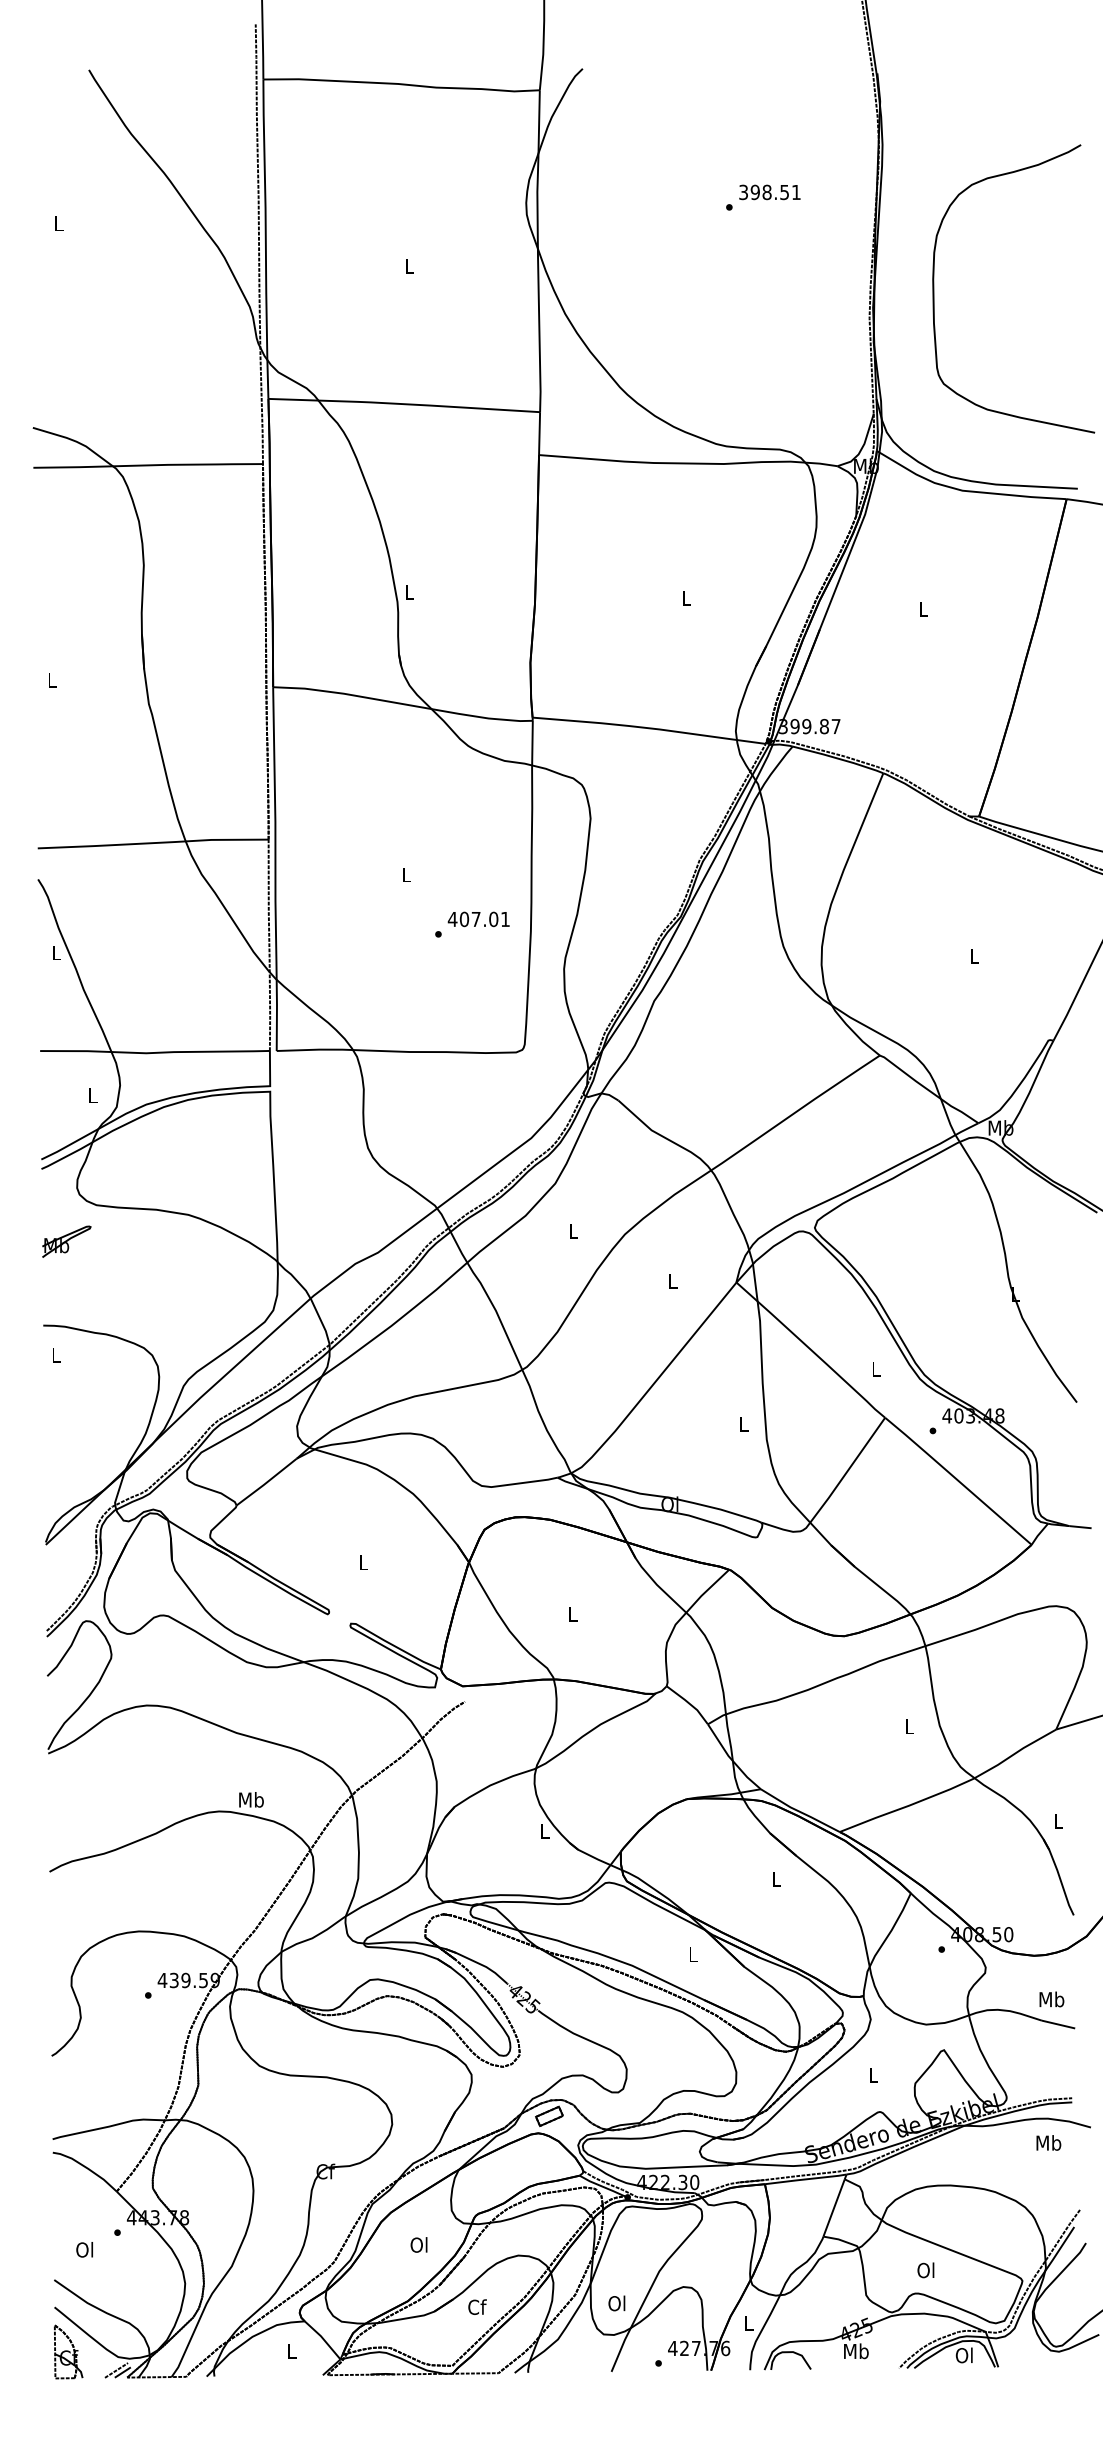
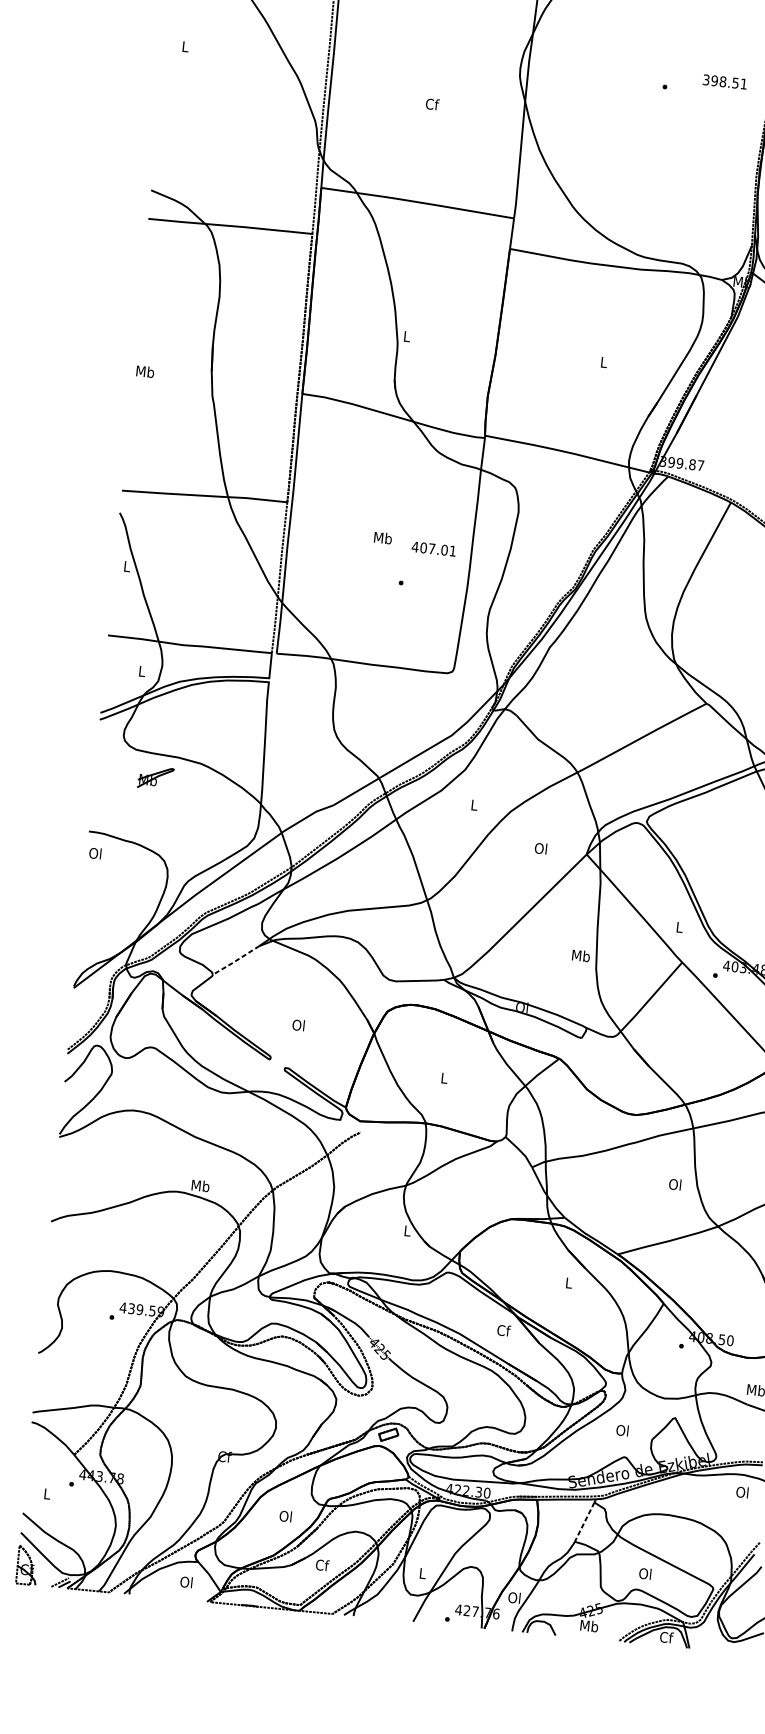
text: (769, 192) -> (724, 82), moved
text: (409, 266) -> (432, 104), L -> Cf
text: (52, 679) -> (145, 371), L -> Mb
text: (406, 874) -> (382, 537), L -> Mb
text: (478, 919) -> (433, 549), moved
part: (66, 1241) -> (155, 778), moved
text: (671, 1281) -> (540, 848), L -> Ol
text: (55, 1354) -> (95, 853), L -> Ol
text: (743, 1423) -> (580, 955), L -> Mb
line: (266, 1482) -> (235, 960), solid -> dashed
text: (362, 1562) -> (298, 1025), L -> Ol
text: (908, 1726) -> (675, 1184), L -> Ol
text: (693, 1954) -> (503, 1330), L -> Cf
text: (872, 2075) -> (622, 1430), L -> Ol
text: (1048, 2142) -> (742, 1492), Mb -> Ol
line: (834, 2207) -> (584, 1521), solid -> dashed
text: (84, 2249) -> (46, 1493), Ol -> L
text: (616, 2303) -> (422, 1573), Ol -> L
text: (747, 2323) -> (513, 1597), L -> Ol
text: (291, 2350) -> (186, 1581), L -> Ol
text: (964, 2355) -> (666, 1637), Ol -> Cf

